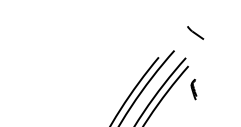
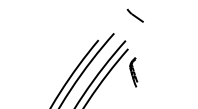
part: (193, 89) -> (133, 72), size x1.43

